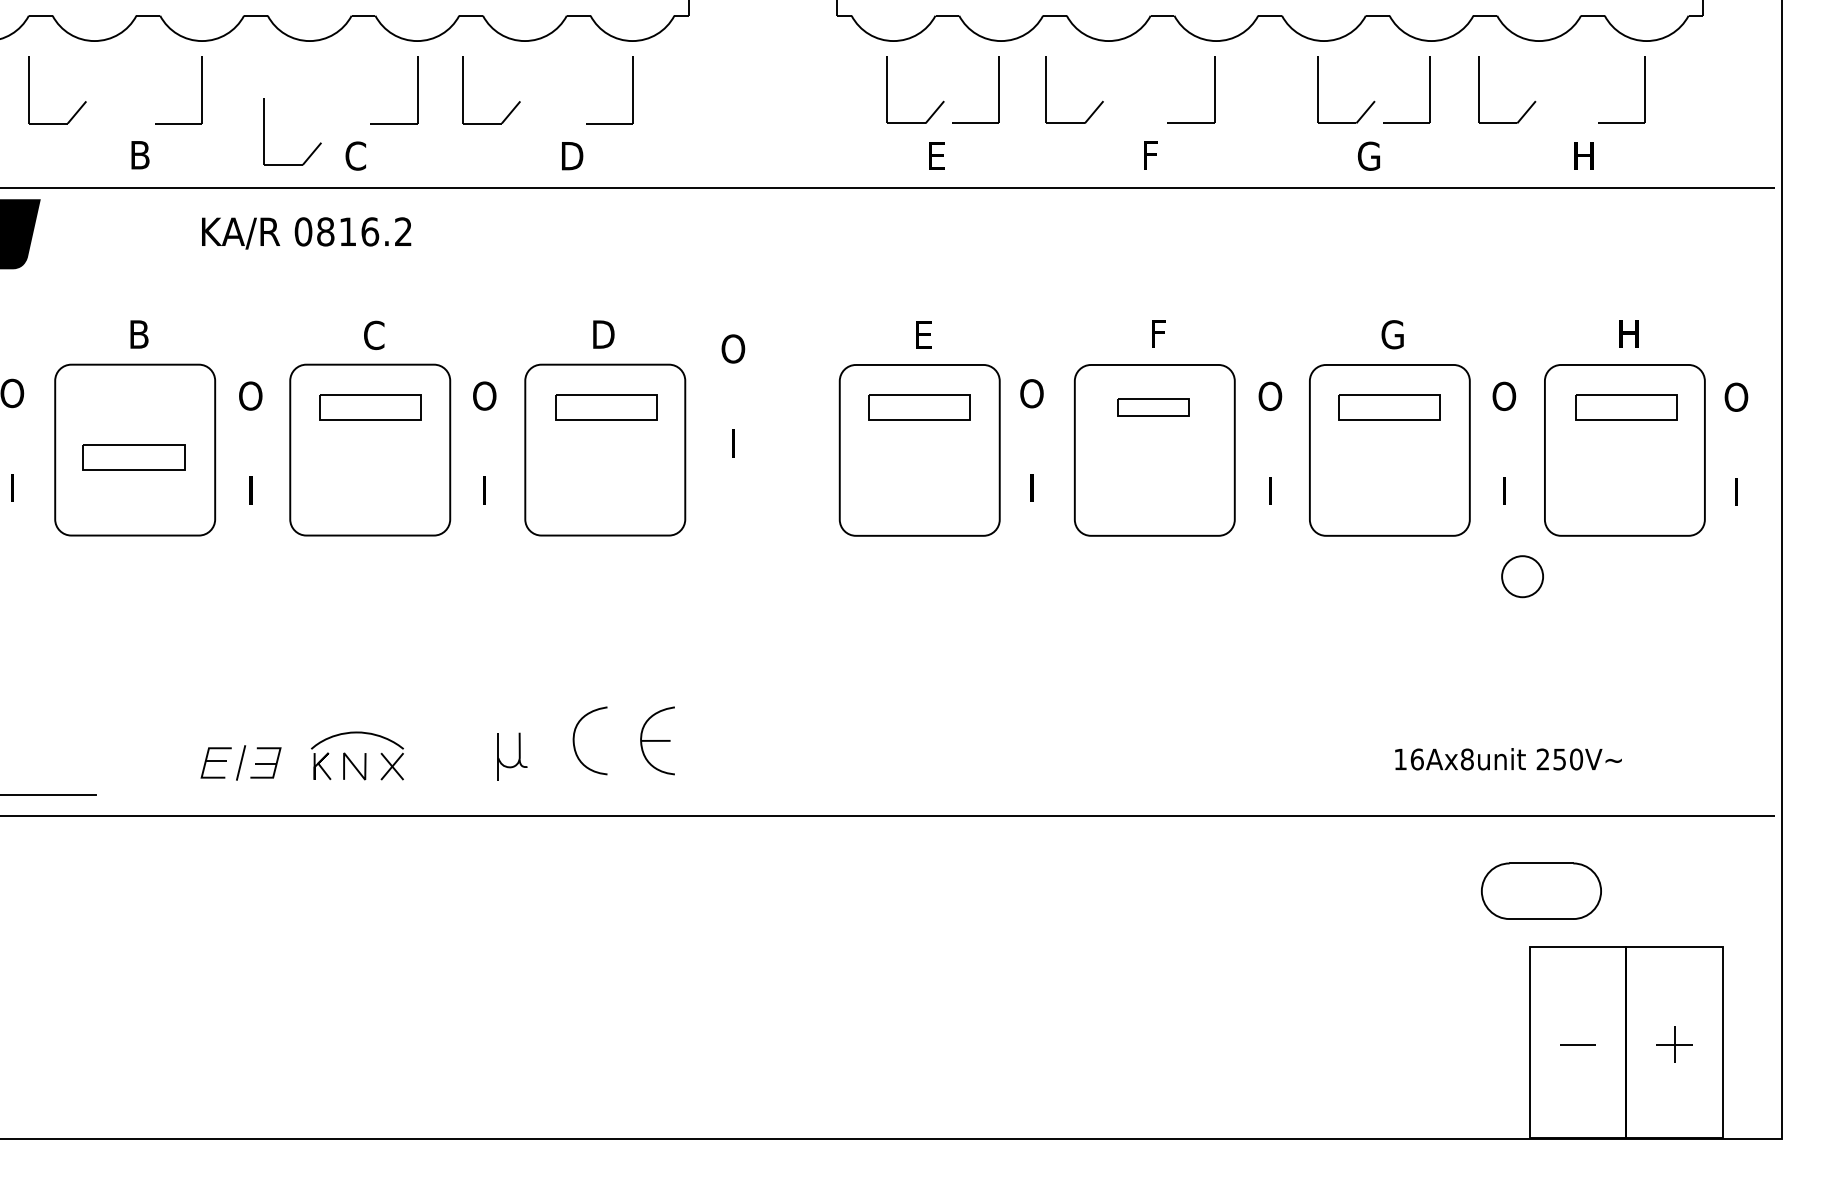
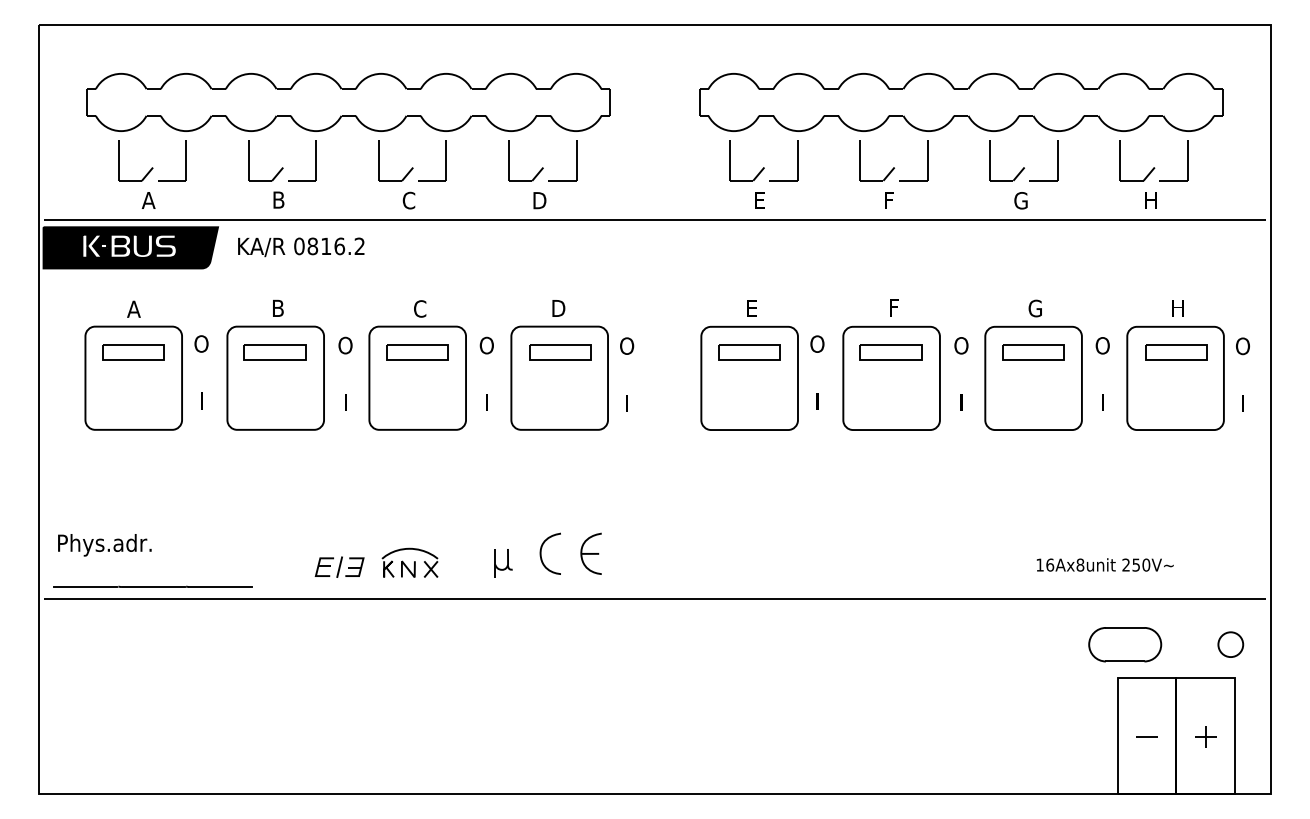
part: (30, 89) -> (249, 160), moved
part: (464, 89) -> (509, 160), moved
part: (1046, 89) -> (860, 160), moved
part: (1530, 104) -> (1151, 169), moved
part: (265, 131) -> (379, 160), moved
text: (306, 233) -> (301, 247), moved
text: (734, 395) -> (627, 374), moved
part: (1152, 407) -> (890, 352), size x1.43
part: (133, 457) -> (274, 352), moved
circle: (1522, 576) -> (1230, 644), moved

